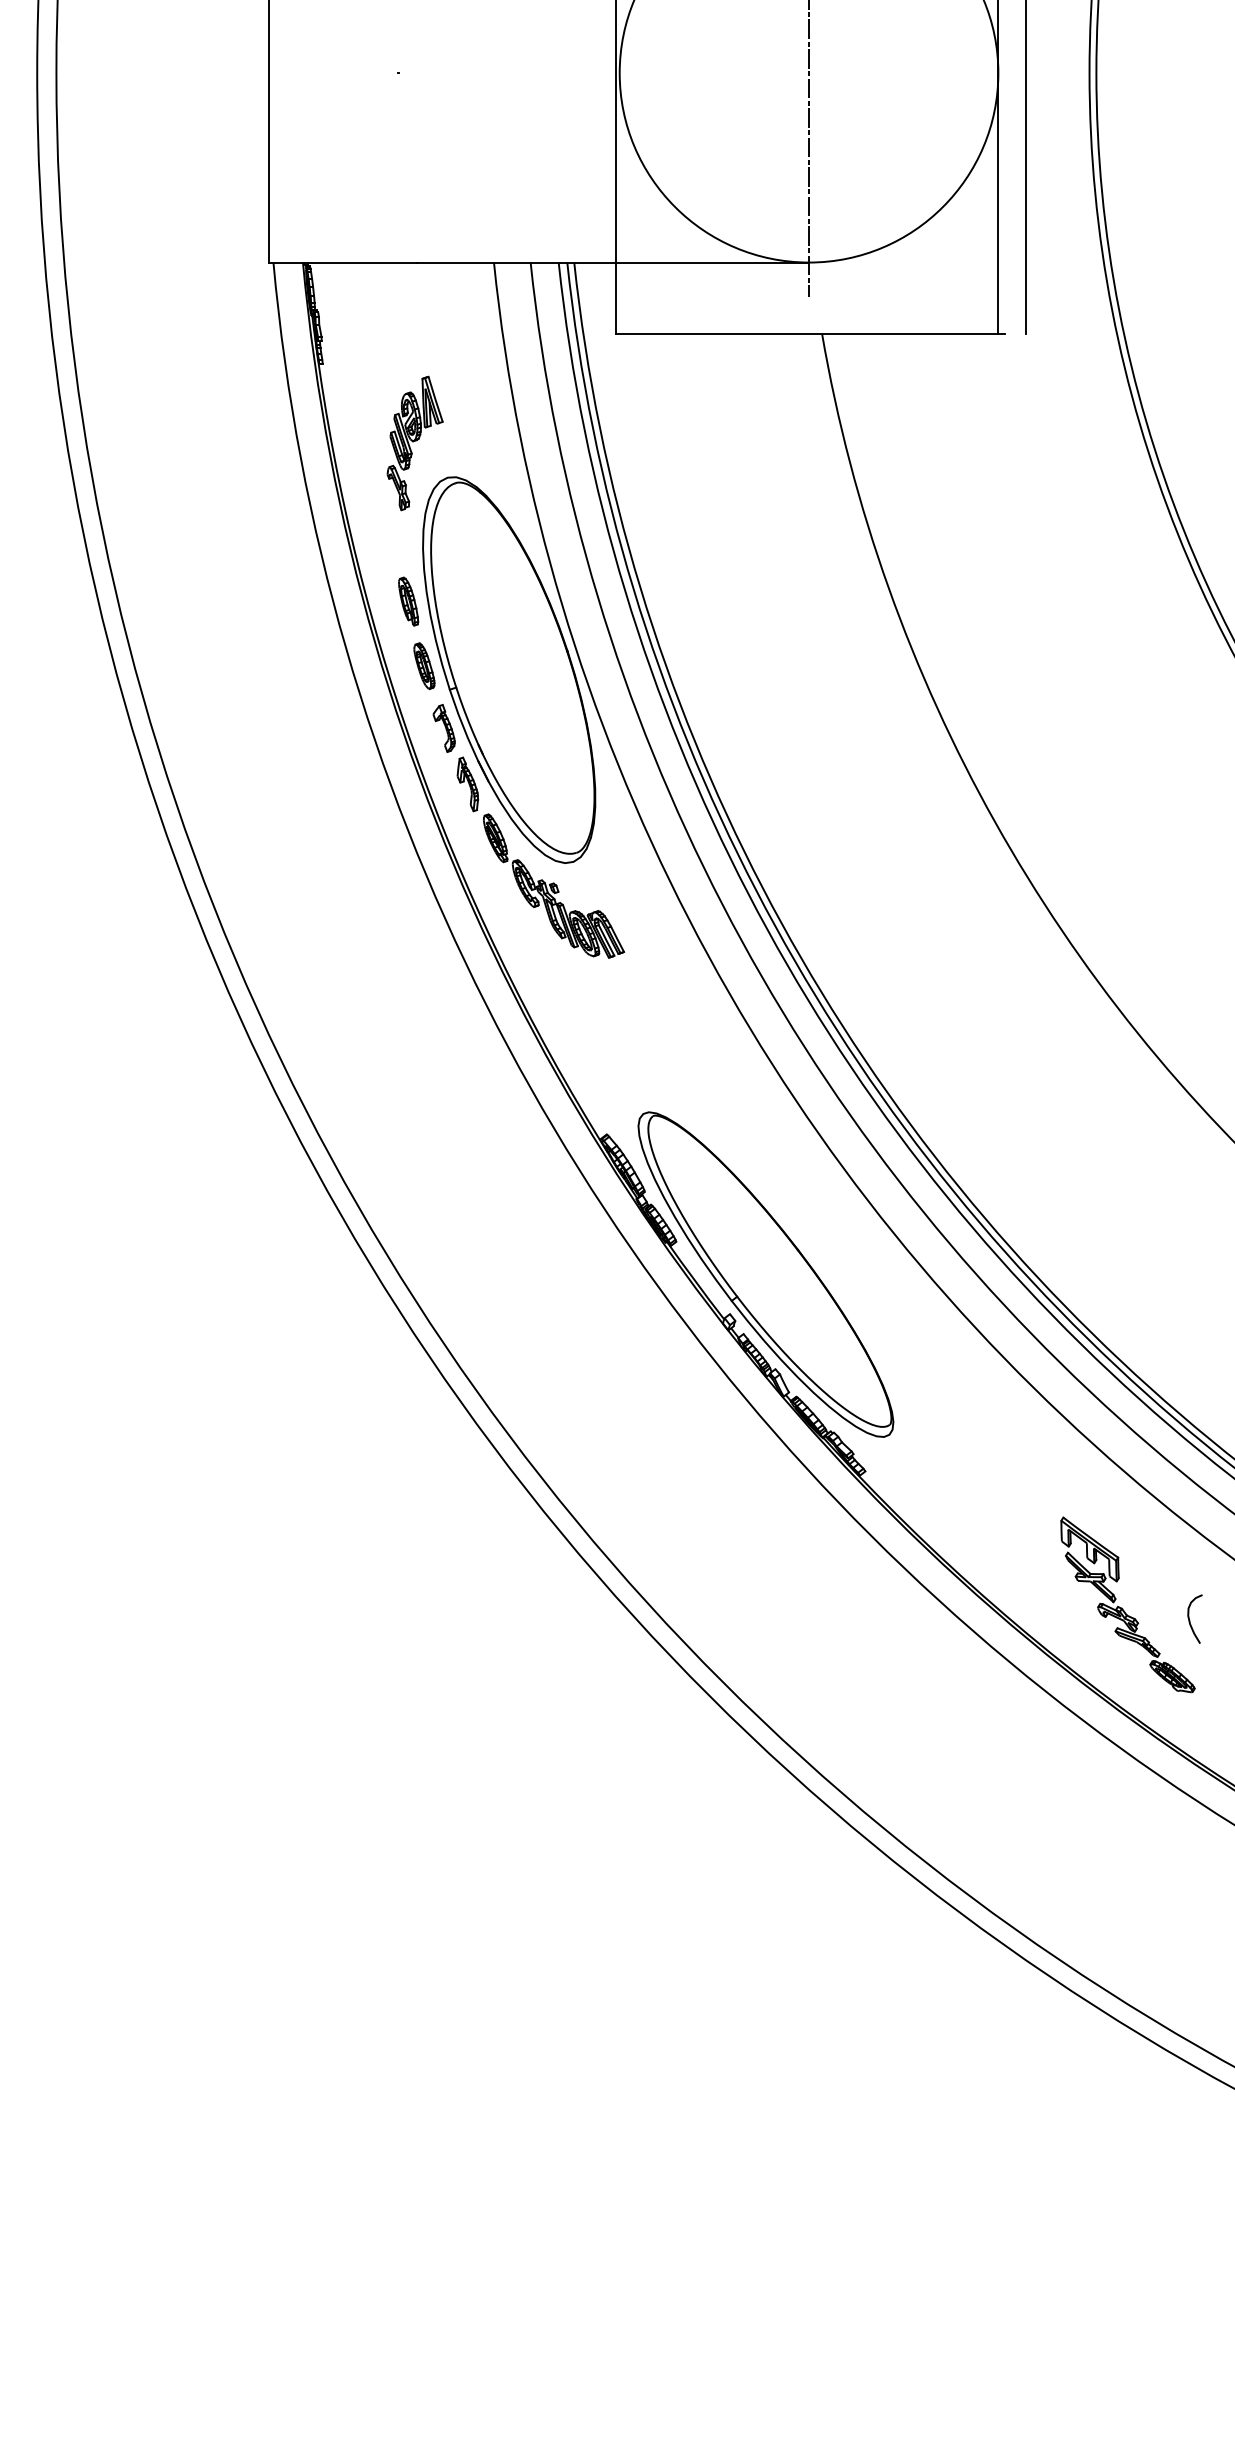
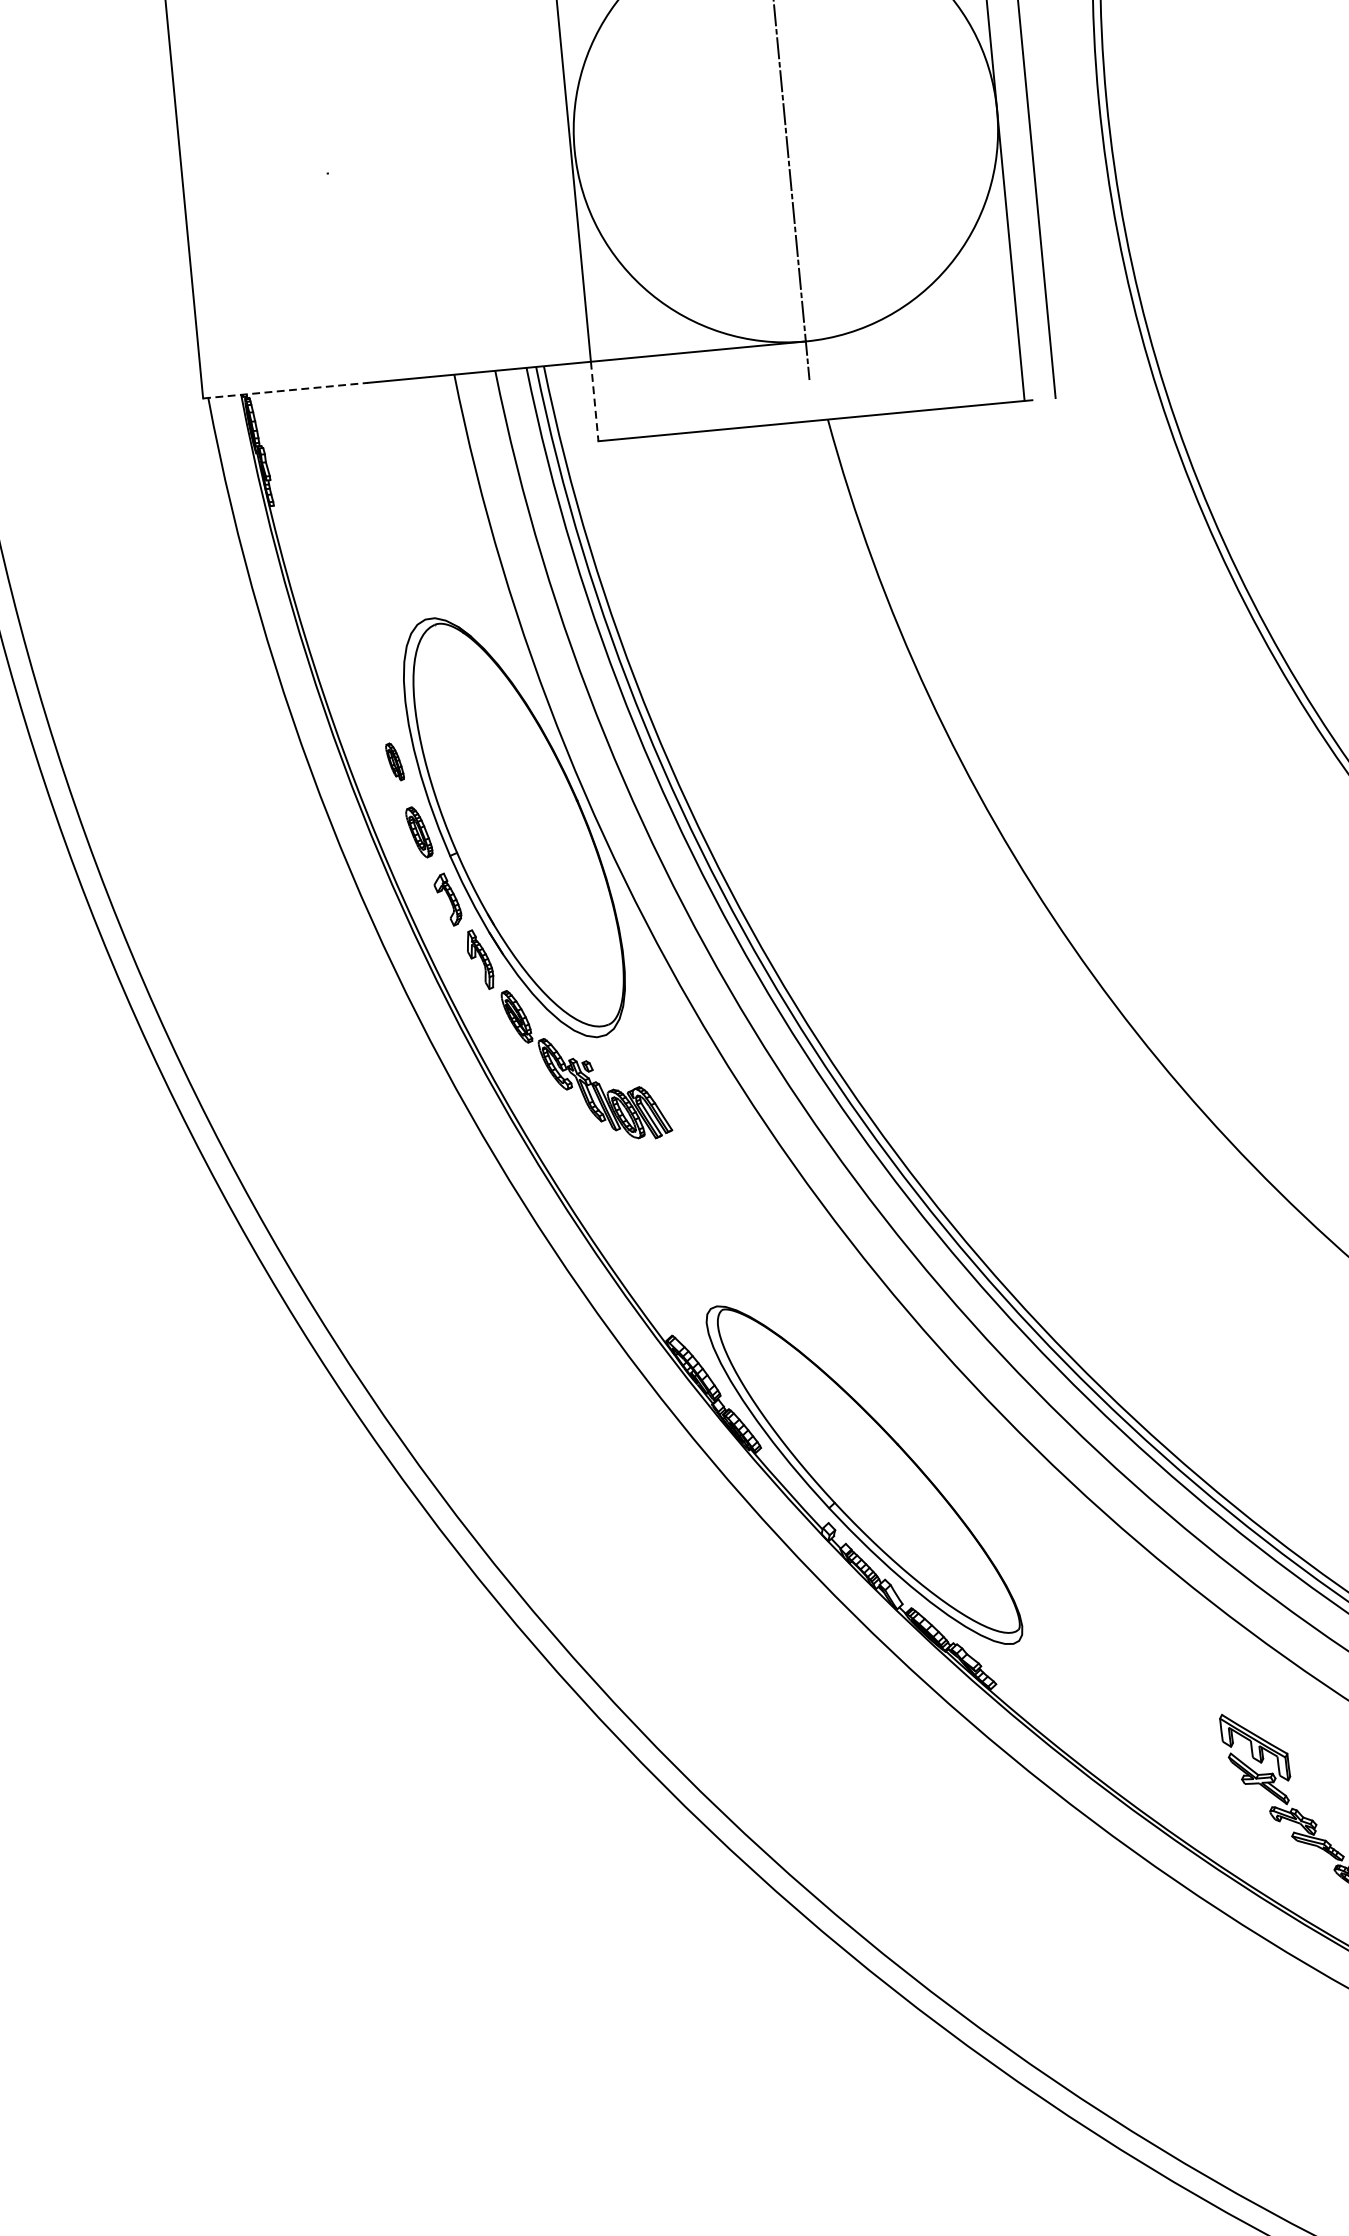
line: (342, 262) -> (285, 390), solid -> dashed
line: (616, 298) -> (594, 401), solid -> dashed
part: (414, 443) -> (384, 584), removed
part: (408, 601) -> (394, 761), size x0.7

